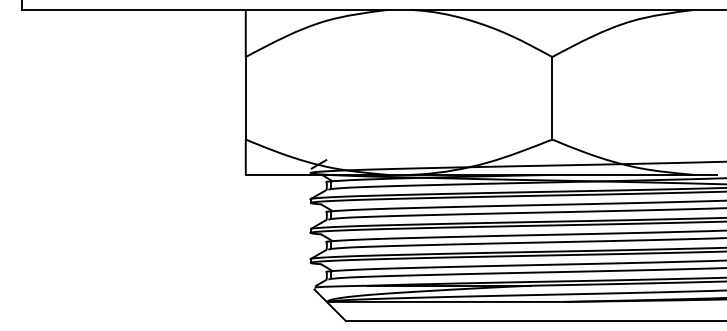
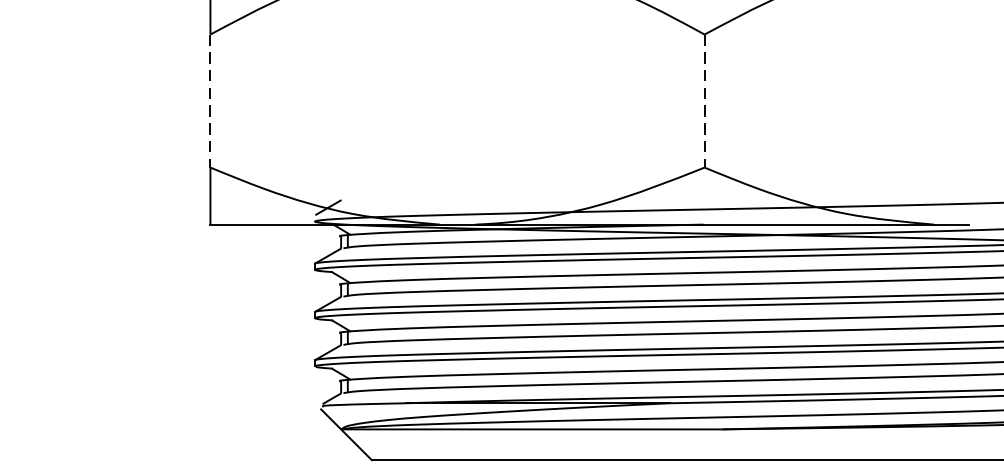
line: (245, 98) -> (209, 101), solid -> dashed
line: (552, 98) -> (704, 101), solid -> dashed

